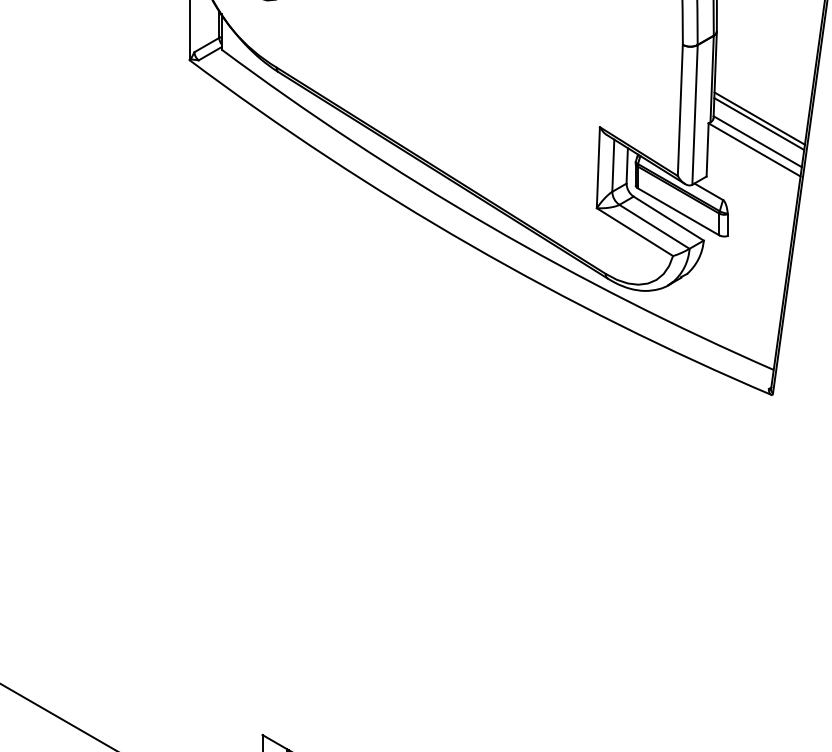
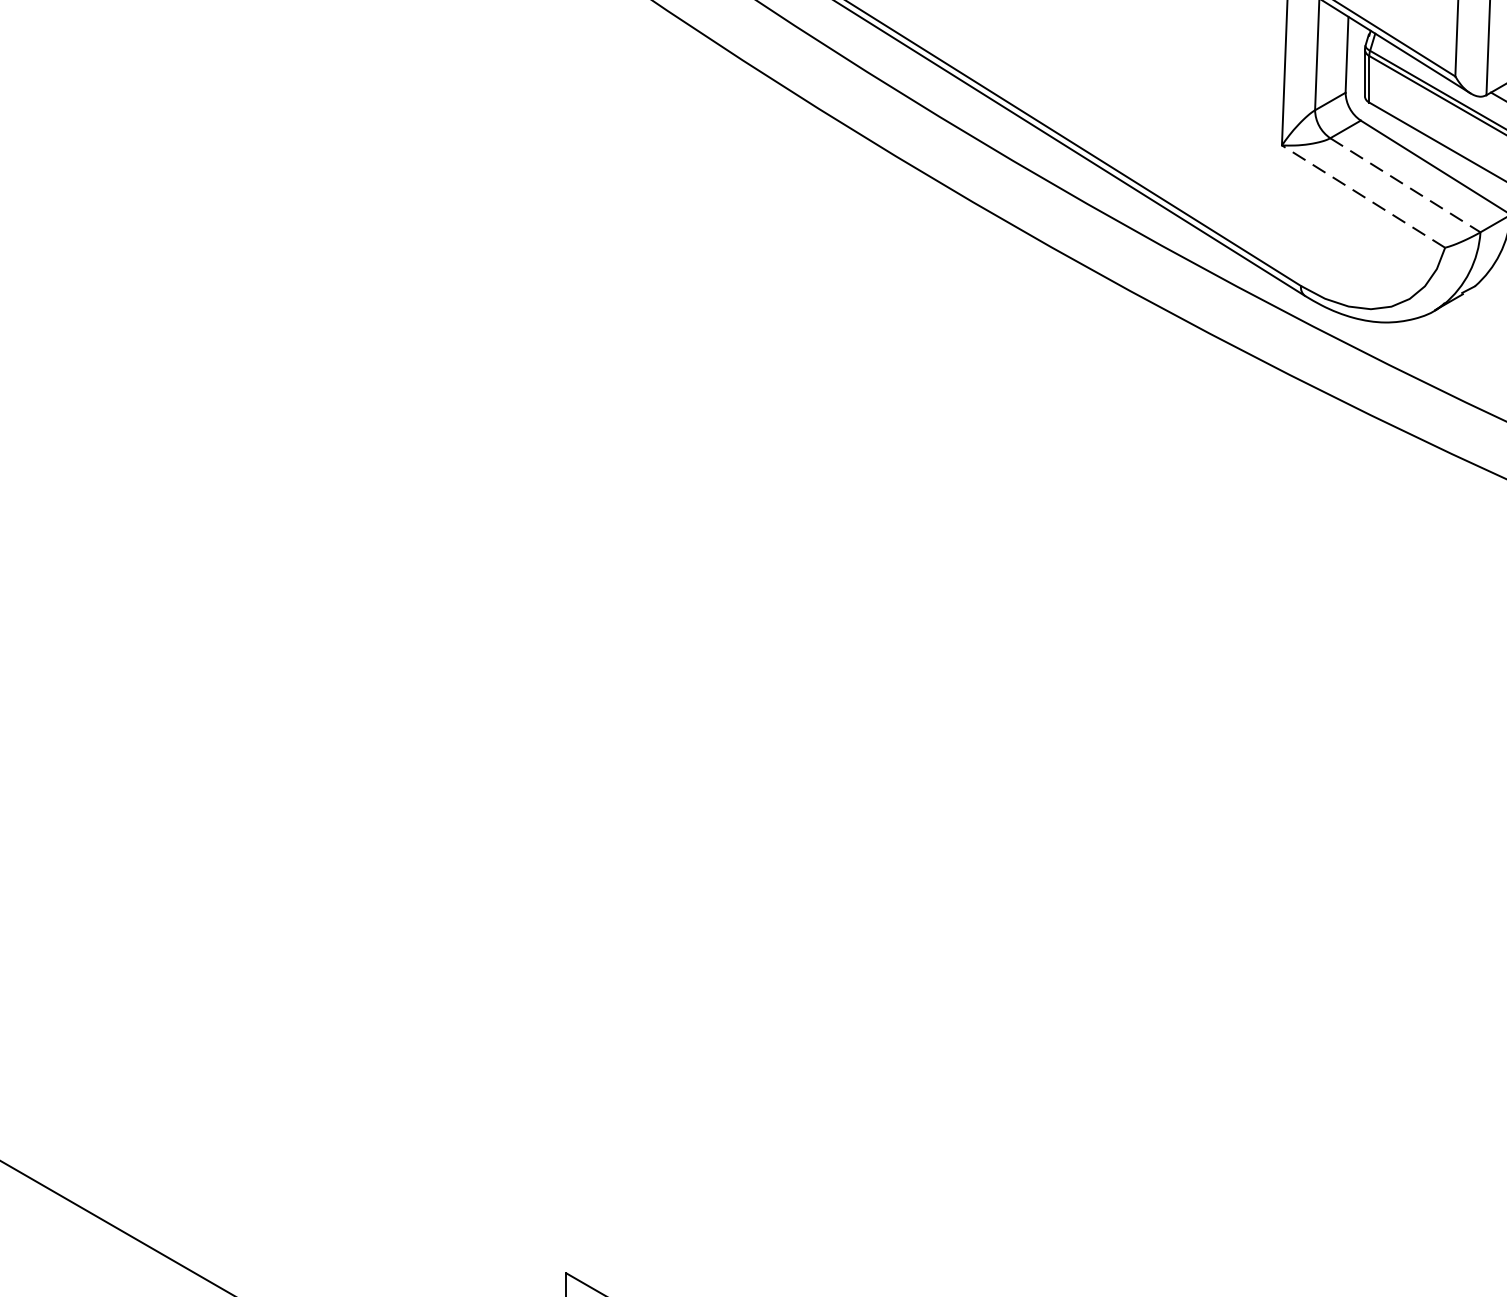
line: (654, 227) -> (1405, 186), solid -> dashed
line: (634, 232) -> (1362, 197), solid -> dashed

